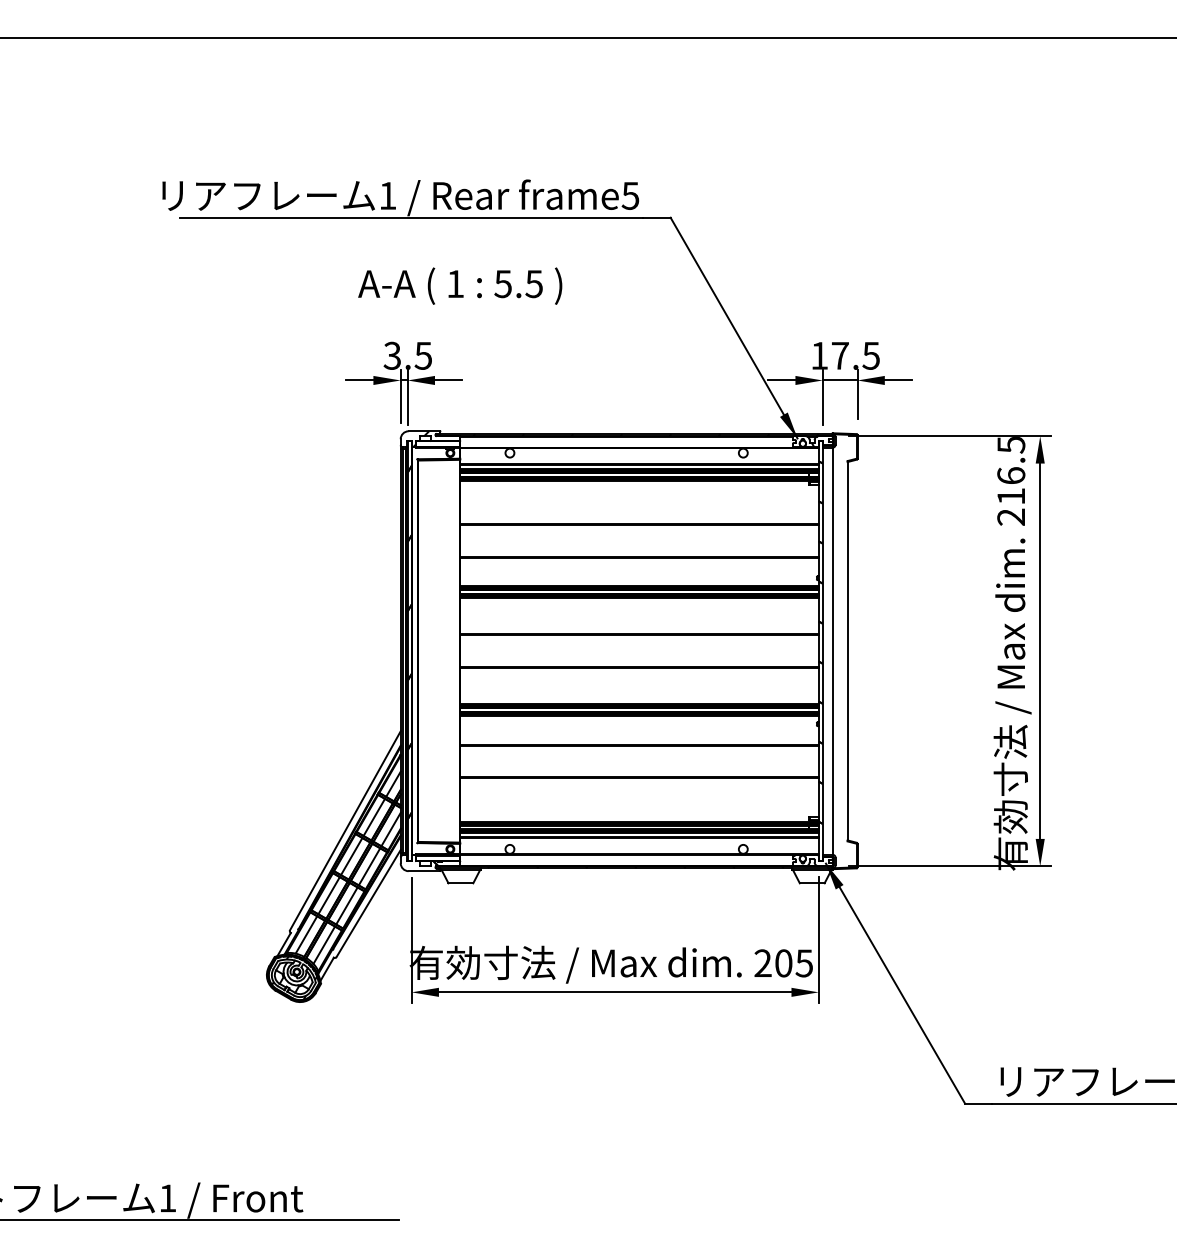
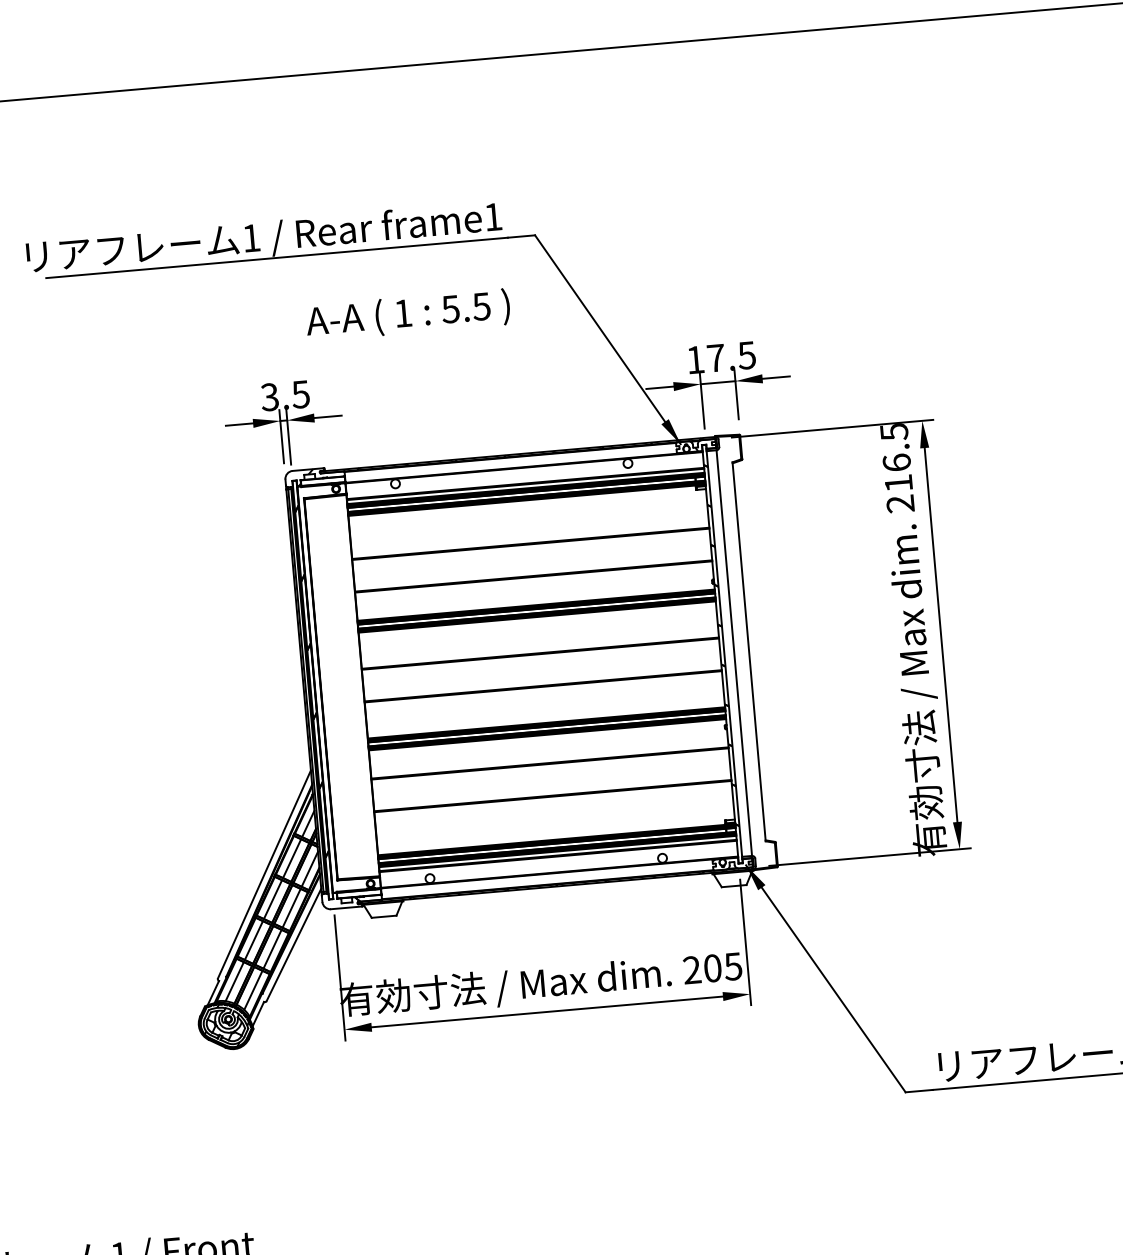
text: (630, 195) -> (493, 216), frame5 -> frame1
text: (460, 285) -> (408, 314), moved

